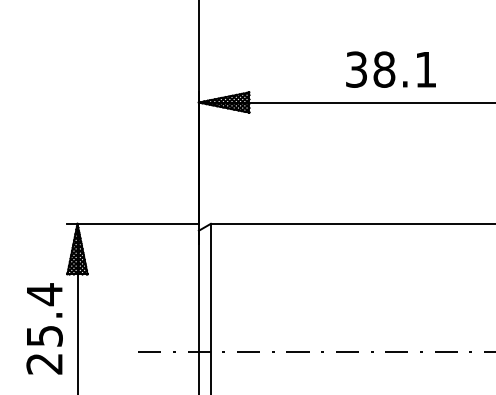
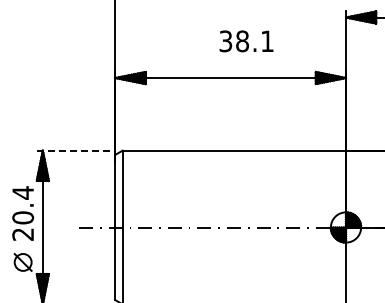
text: (391, 69) -> (246, 41), moved
line: (133, 223) -> (76, 150), solid -> dashed
text: (45, 335) -> (23, 217), 25.4 -> 20.4

